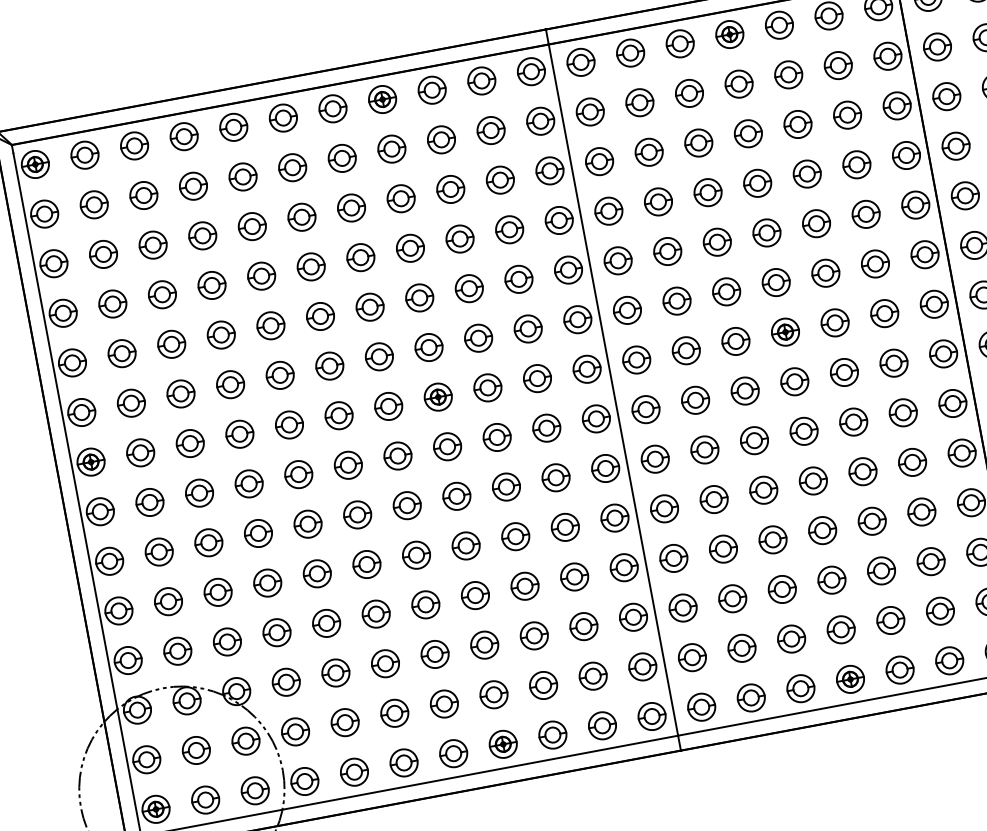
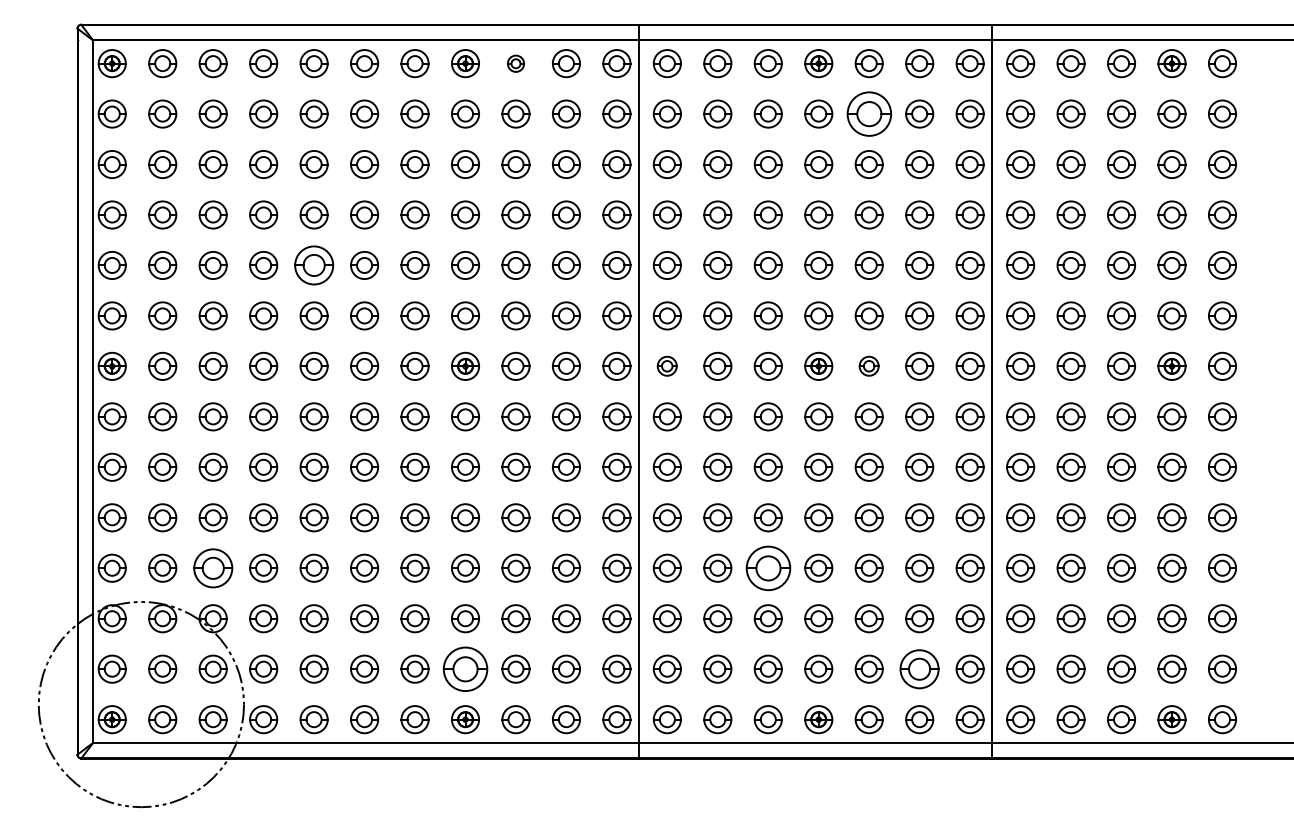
part: (787, 74) -> (868, 113), size x1.6
part: (431, 90) -> (515, 63), size x0.6
part: (834, 322) -> (868, 365), size x0.7
part: (270, 325) -> (313, 265), size x1.4
part: (635, 359) -> (666, 365), size x0.7
part: (772, 539) -> (767, 567), size x1.6
part: (940, 610) -> (919, 668), size x1.4
part: (226, 641) -> (212, 567), size x1.4
part: (493, 694) -> (465, 668), size x1.6

